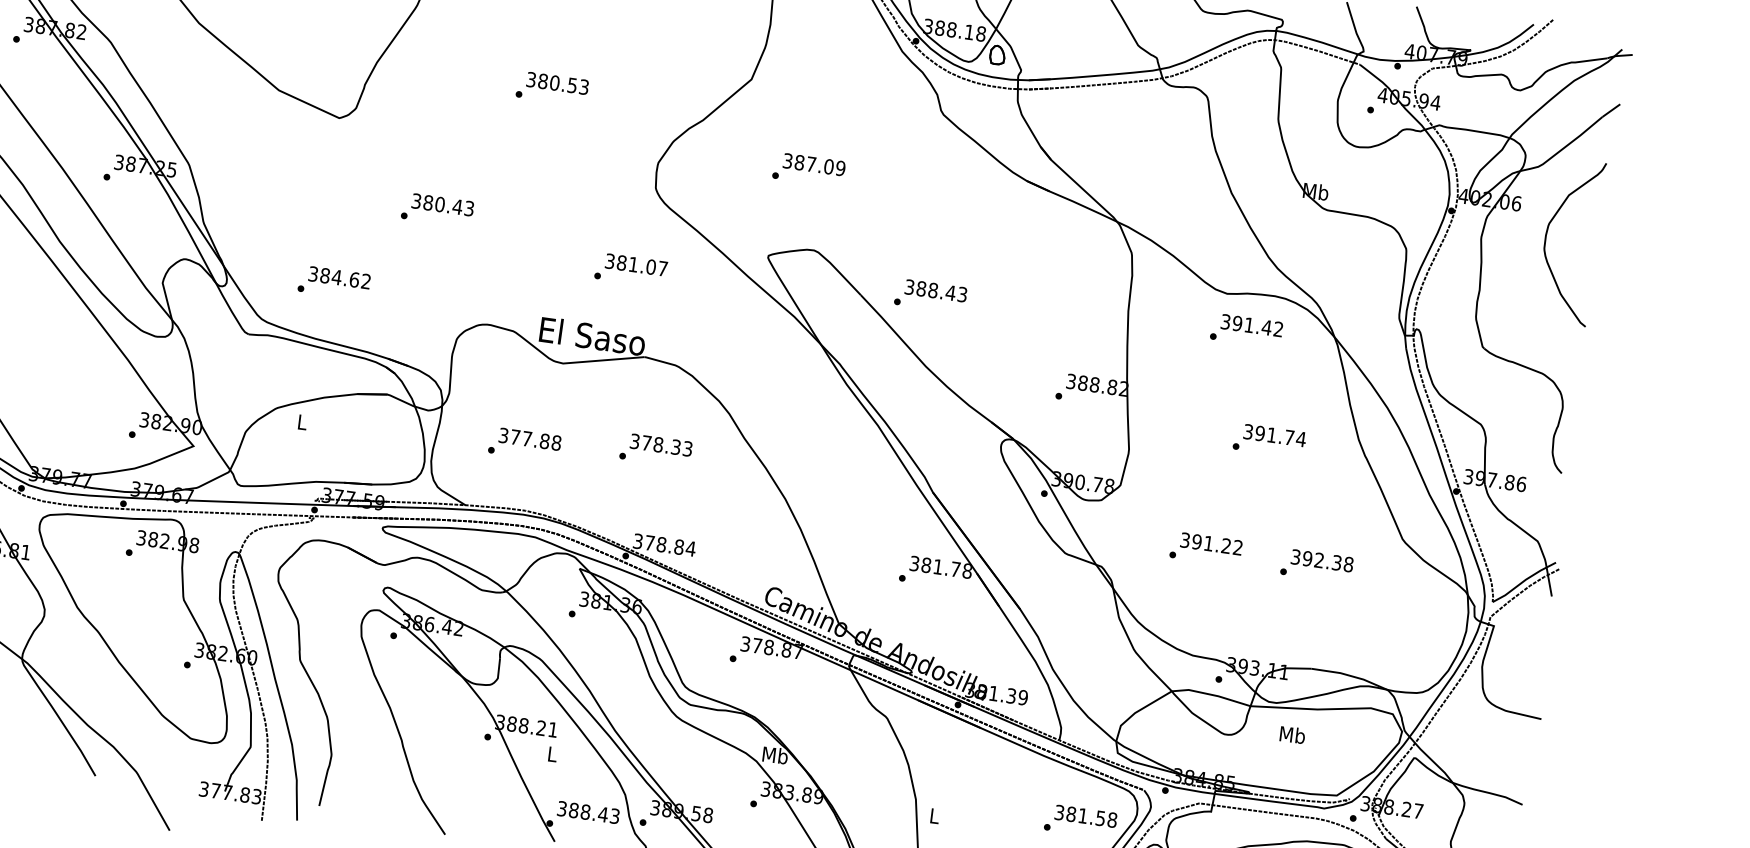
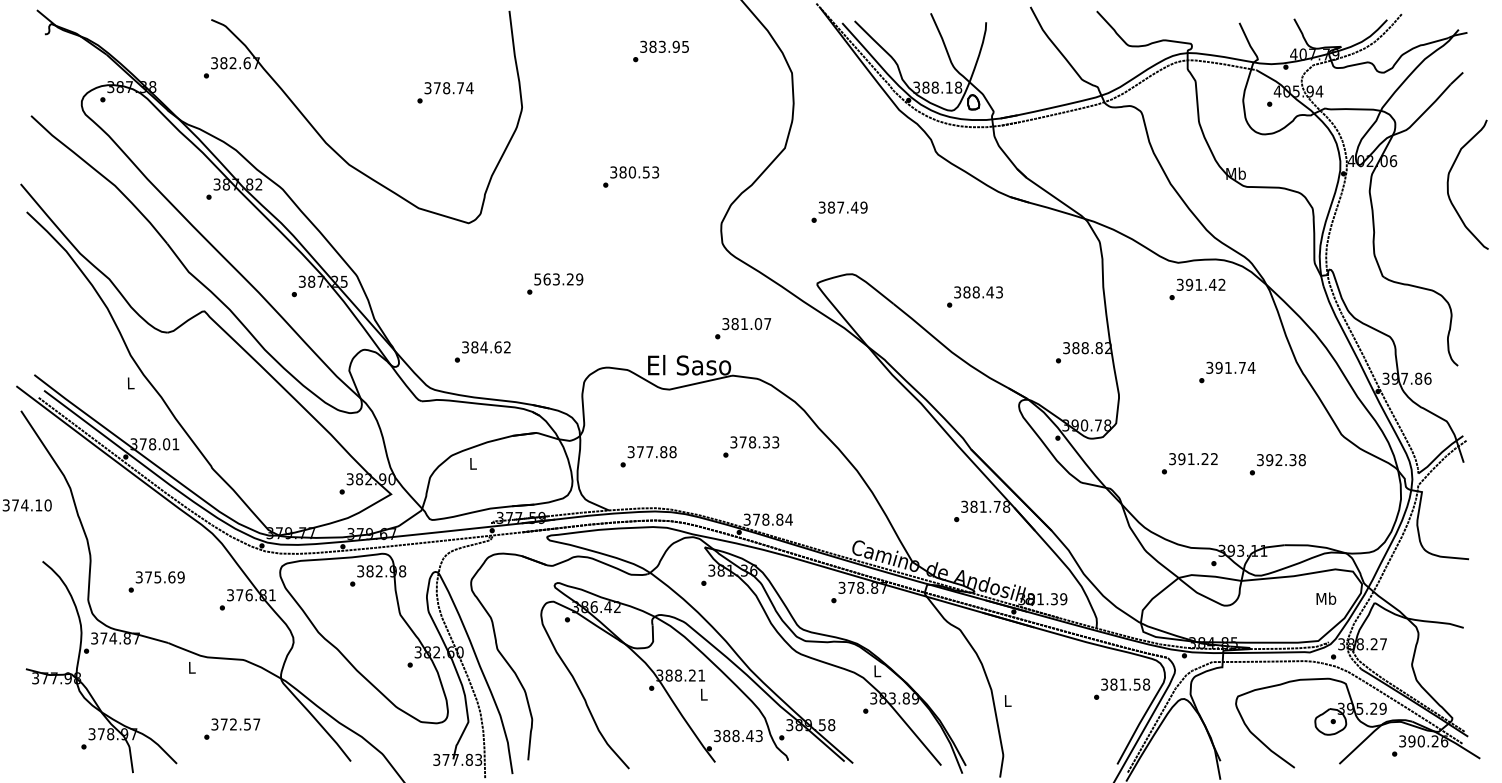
text: (828, 166) -> (854, 207), 387.09 -> 387.49
text: (442, 204) -> (558, 279), 380.43 -> 563.29
curve: (1548, 230) -> (1449, 178), moved
text: (631, 270) -> (743, 328), moved
text: (930, 295) -> (974, 296), moved
text: (1292, 734) -> (1326, 598), moved
text: (775, 754) -> (877, 670), Mb -> L

